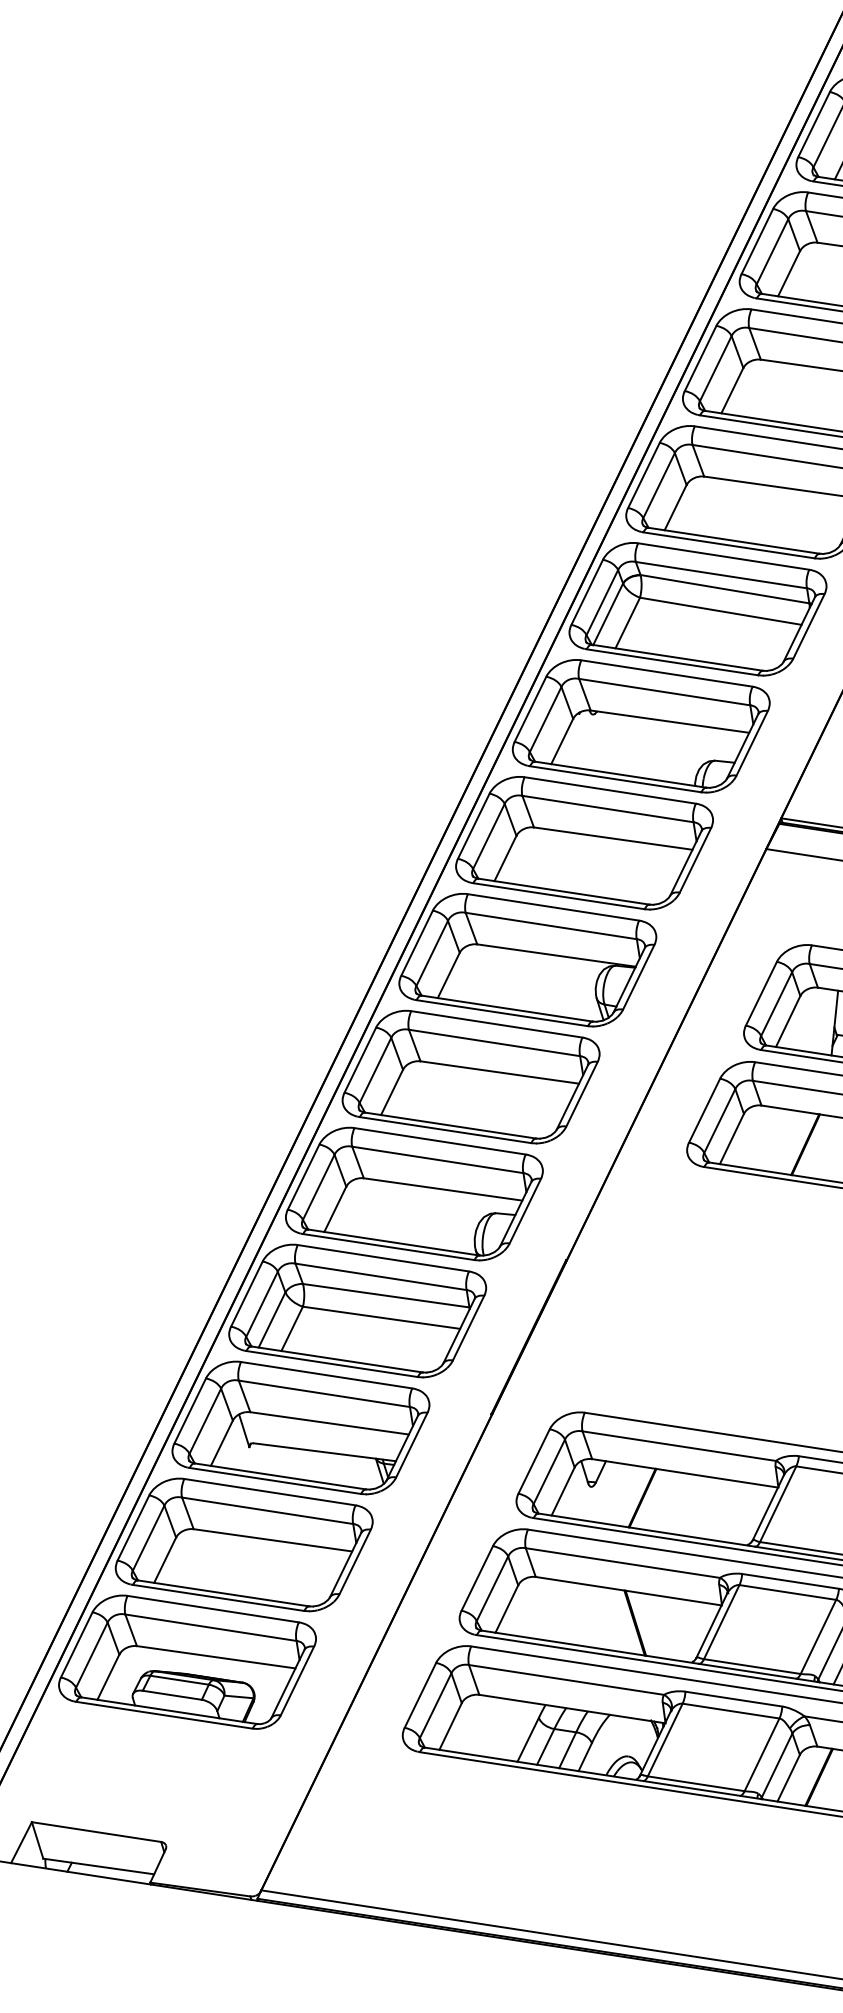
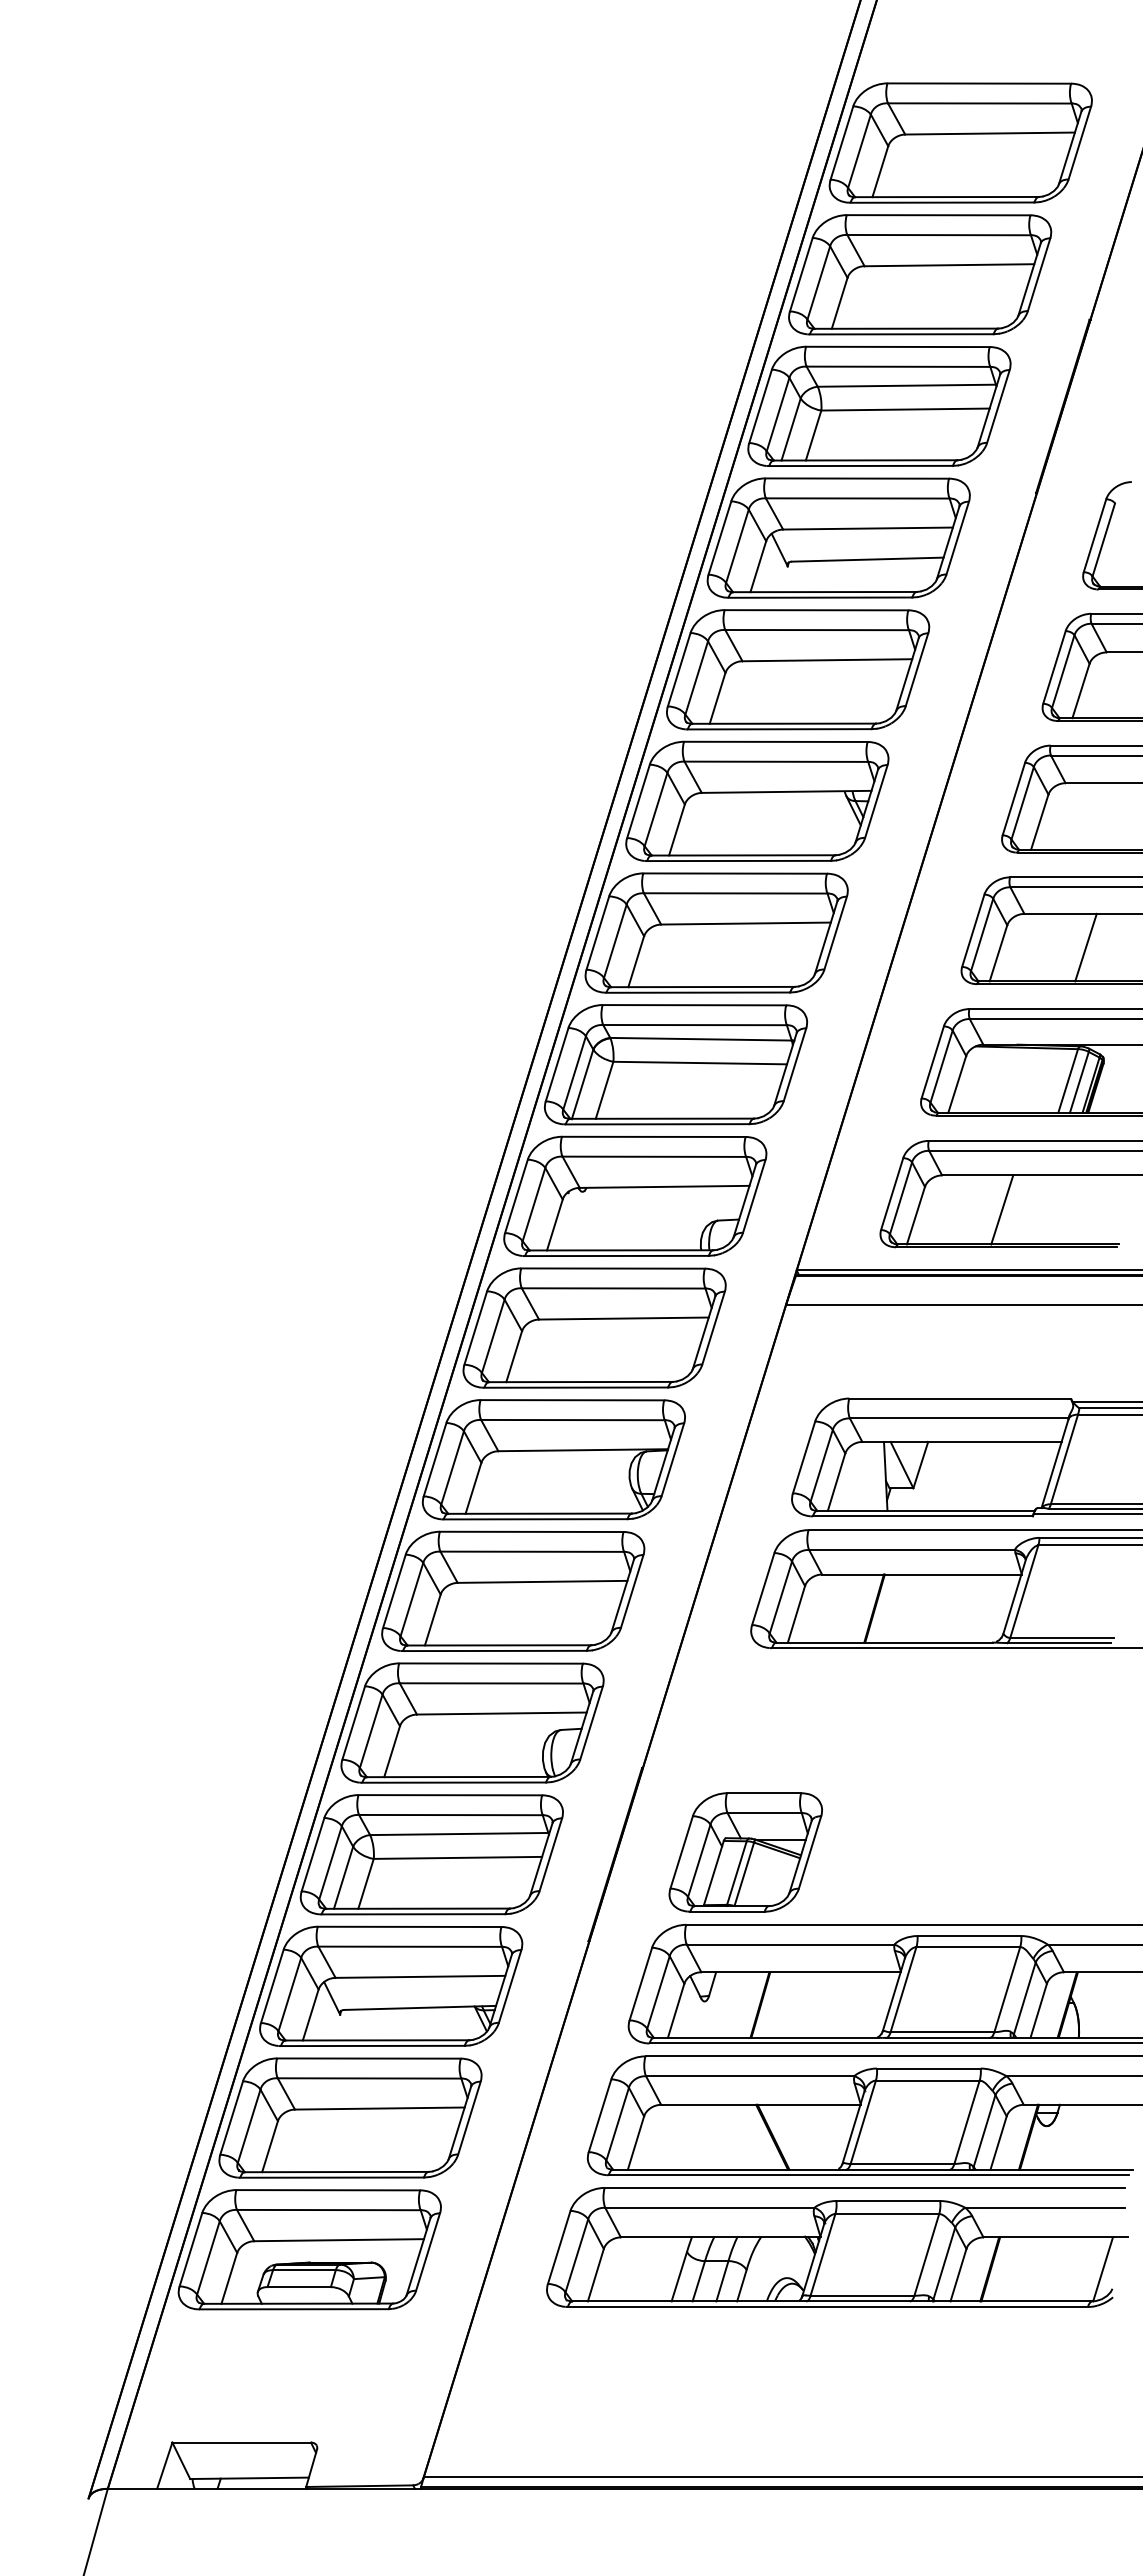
part: (650, 1353) -> (745, 1852), added

